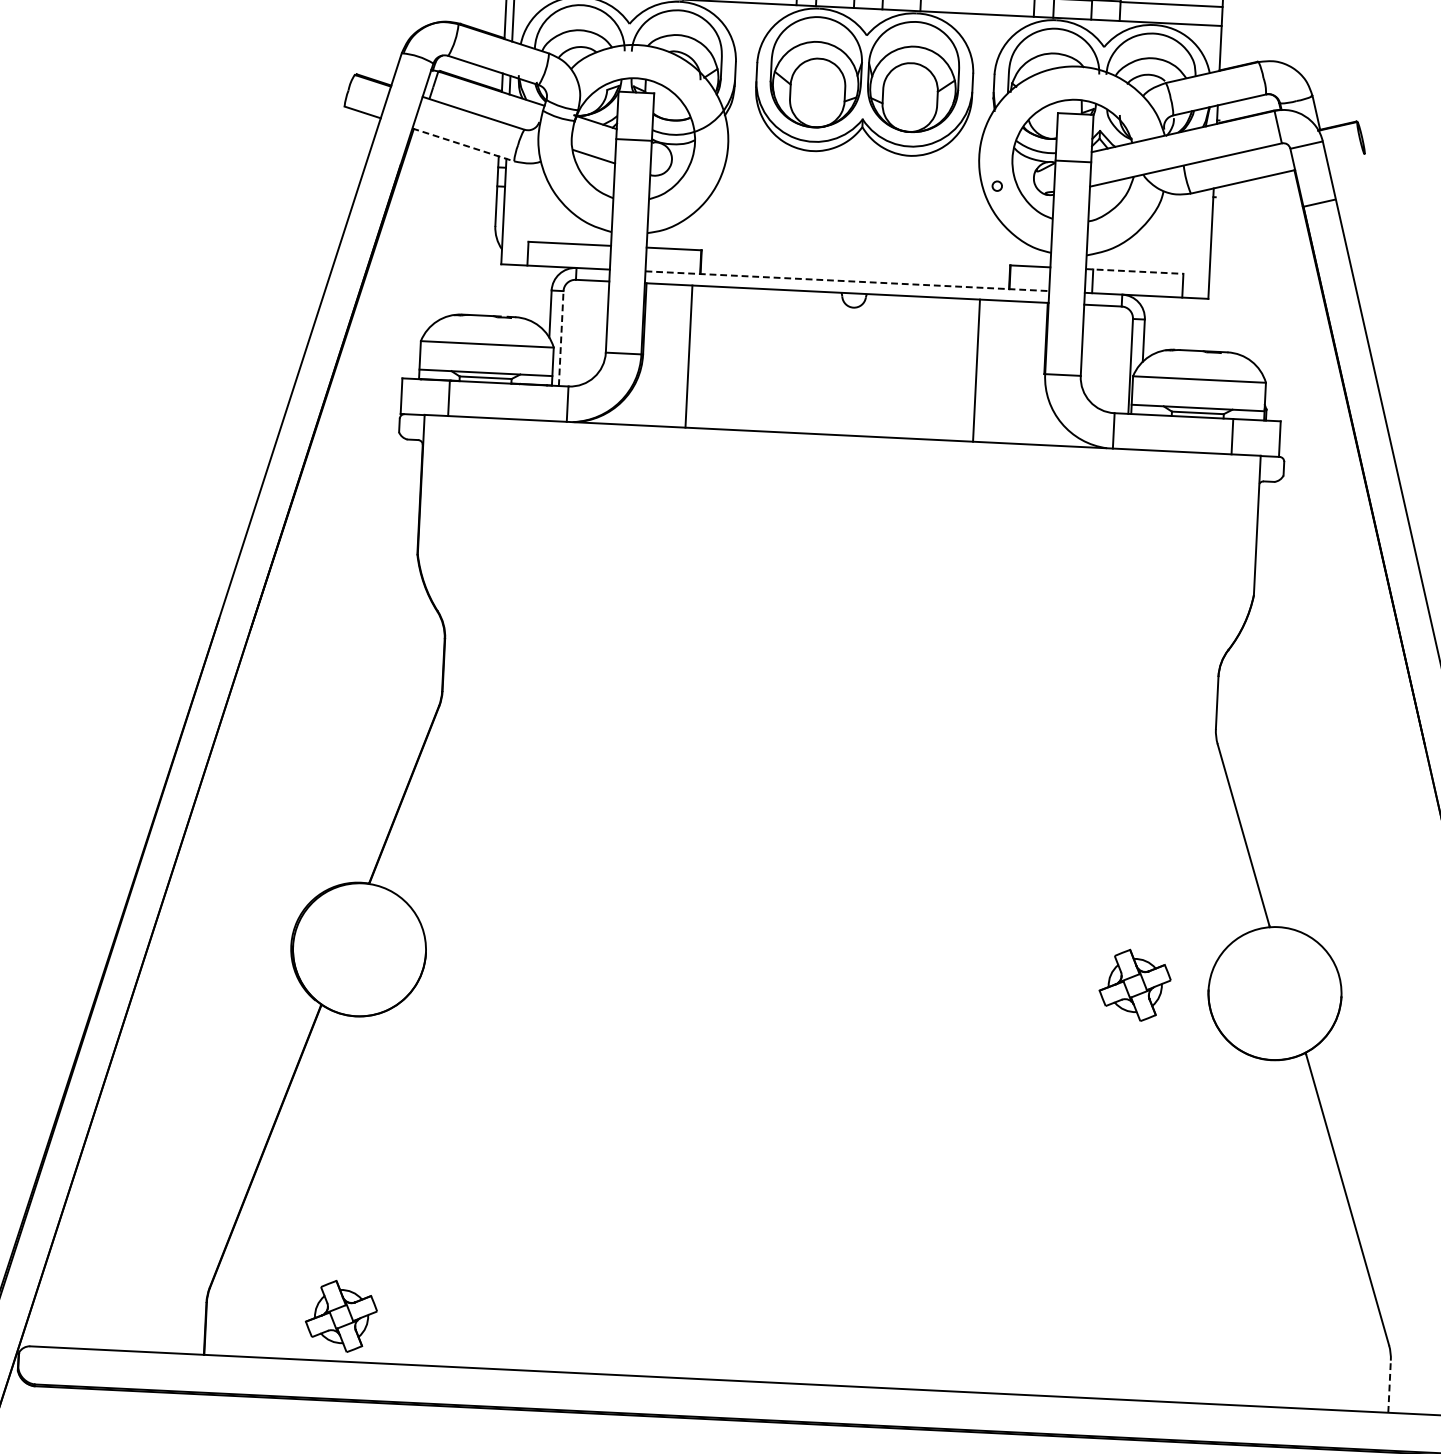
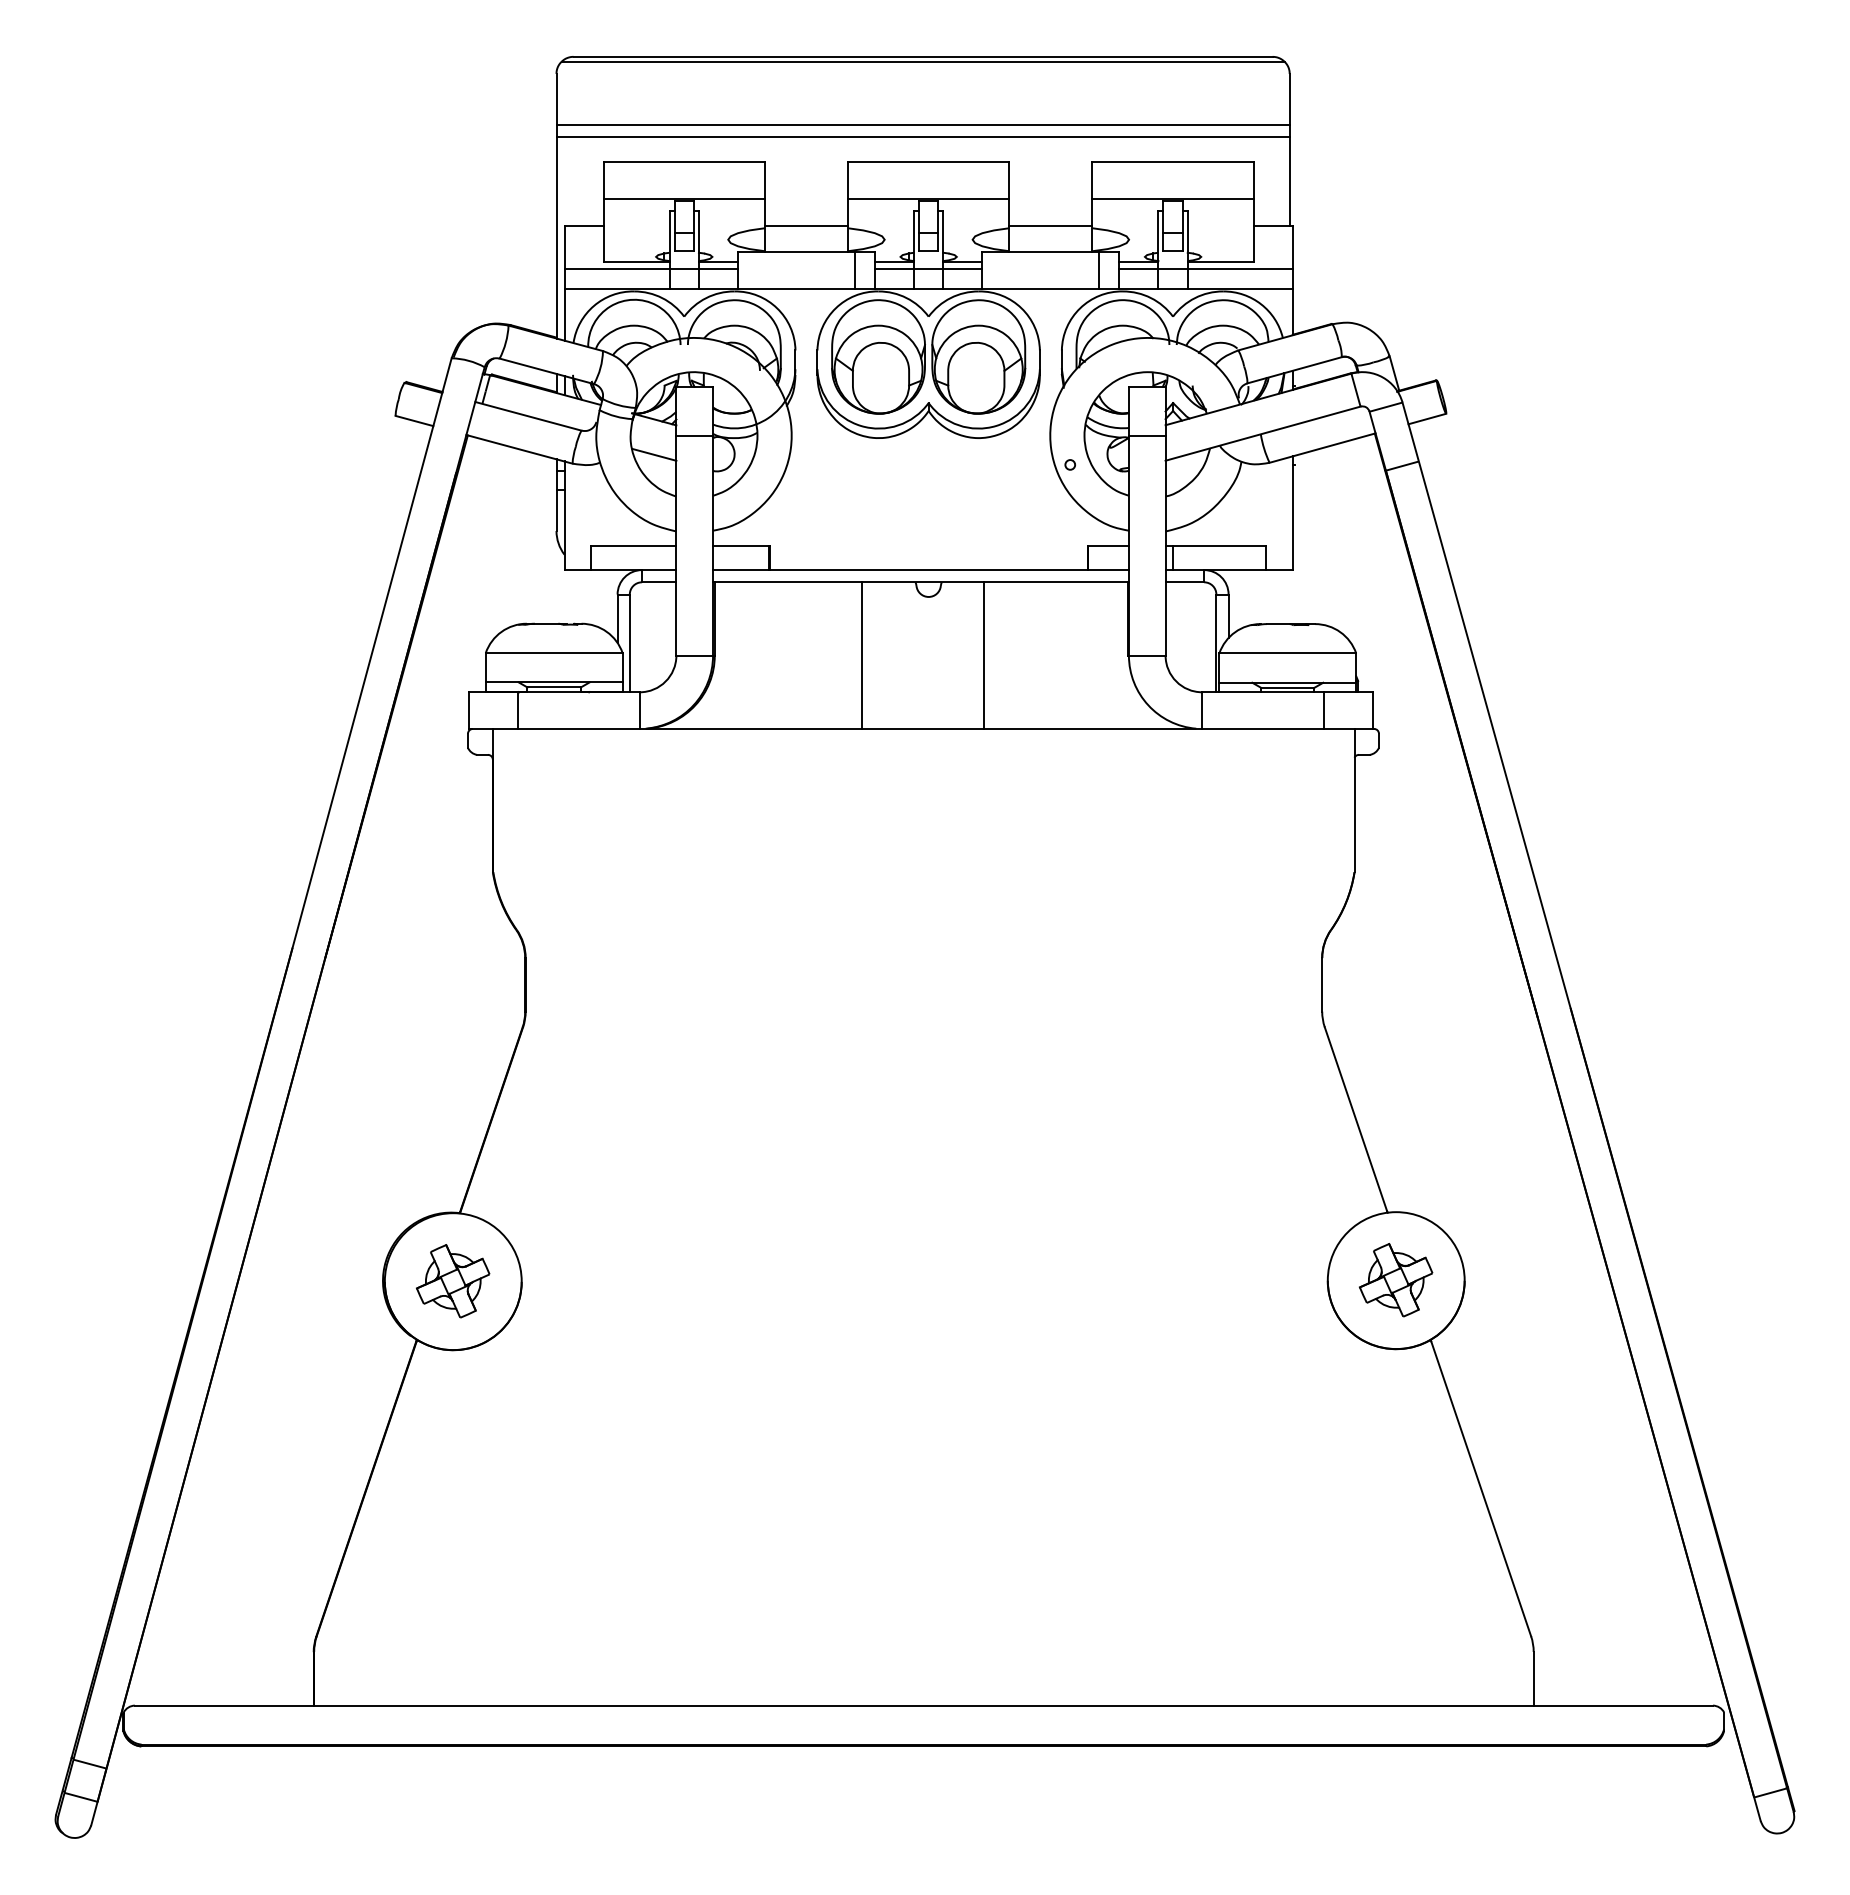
line: (463, 145) -> (519, 449), dashed -> solid
line: (1346, 158) -> (1427, 418), added
line: (1135, 271) -> (1216, 545), dashed -> solid
line: (847, 281) -> (921, 570), dashed -> solid
line: (560, 338) -> (629, 643), dashed -> solid
line: (689, 356) -> (862, 655), moved
line: (976, 370) -> (984, 655), moved
part: (1134, 985) -> (1395, 1280), moved
part: (341, 1316) -> (453, 1281), moved
line: (1389, 1386) -> (1533, 1678), dashed -> solid

